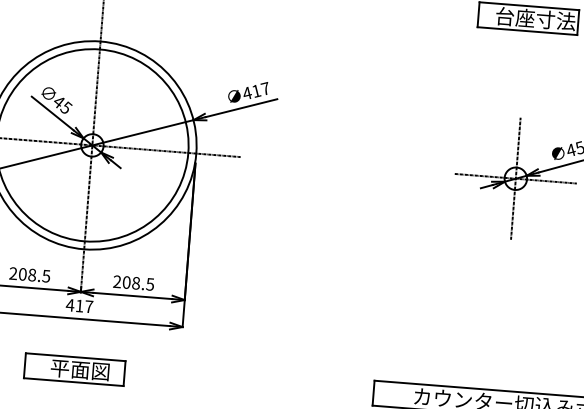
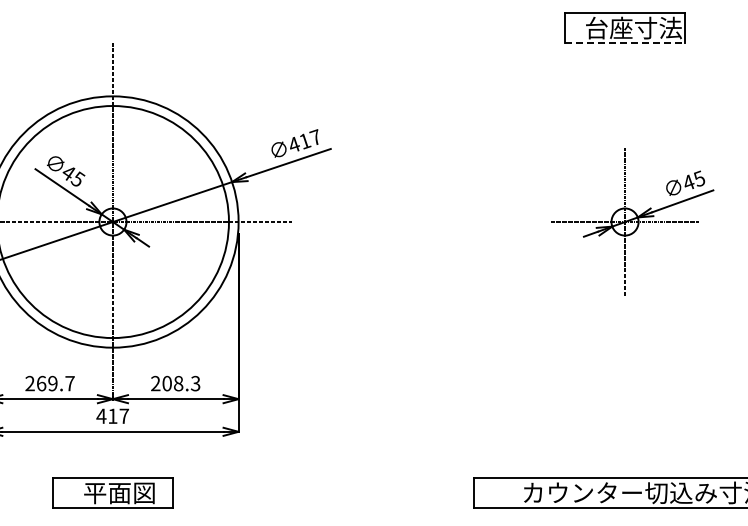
line: (527, 31) -> (625, 43), solid -> dashed
text: (34, 275) -> (55, 383), 208.5 -> 269.7
text: (150, 283) -> (195, 382), 208.5 -> 208.3

